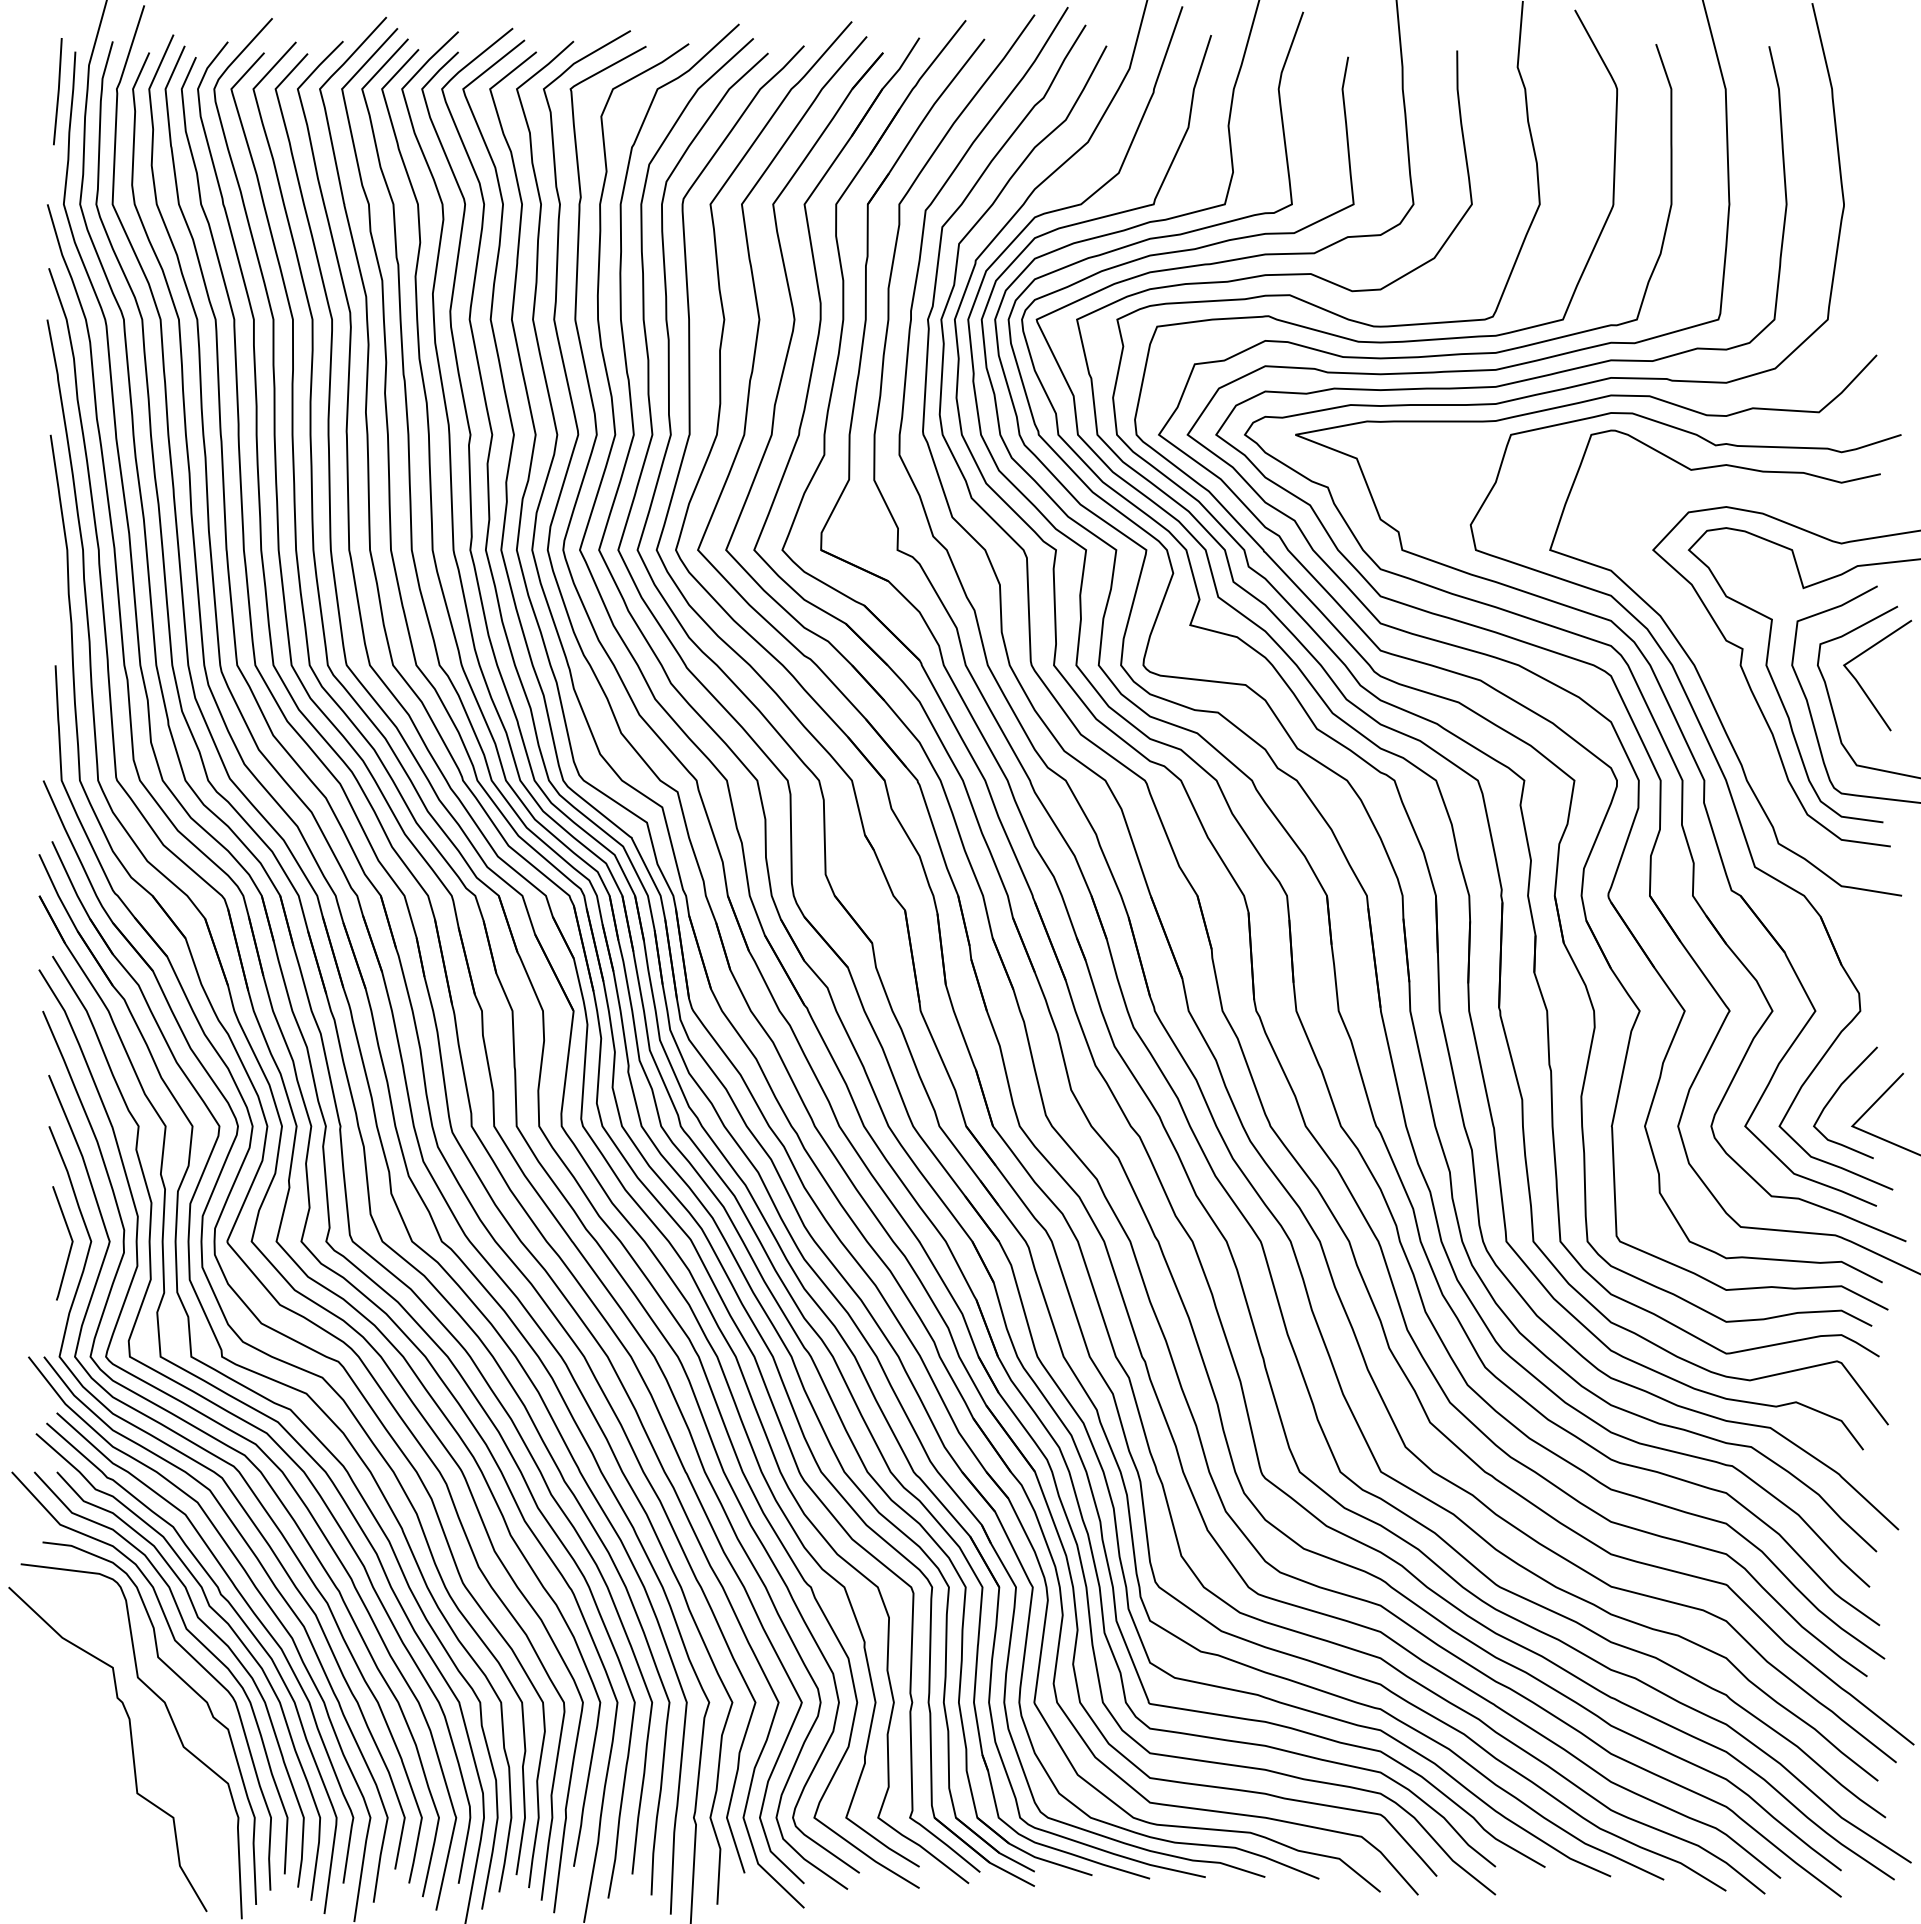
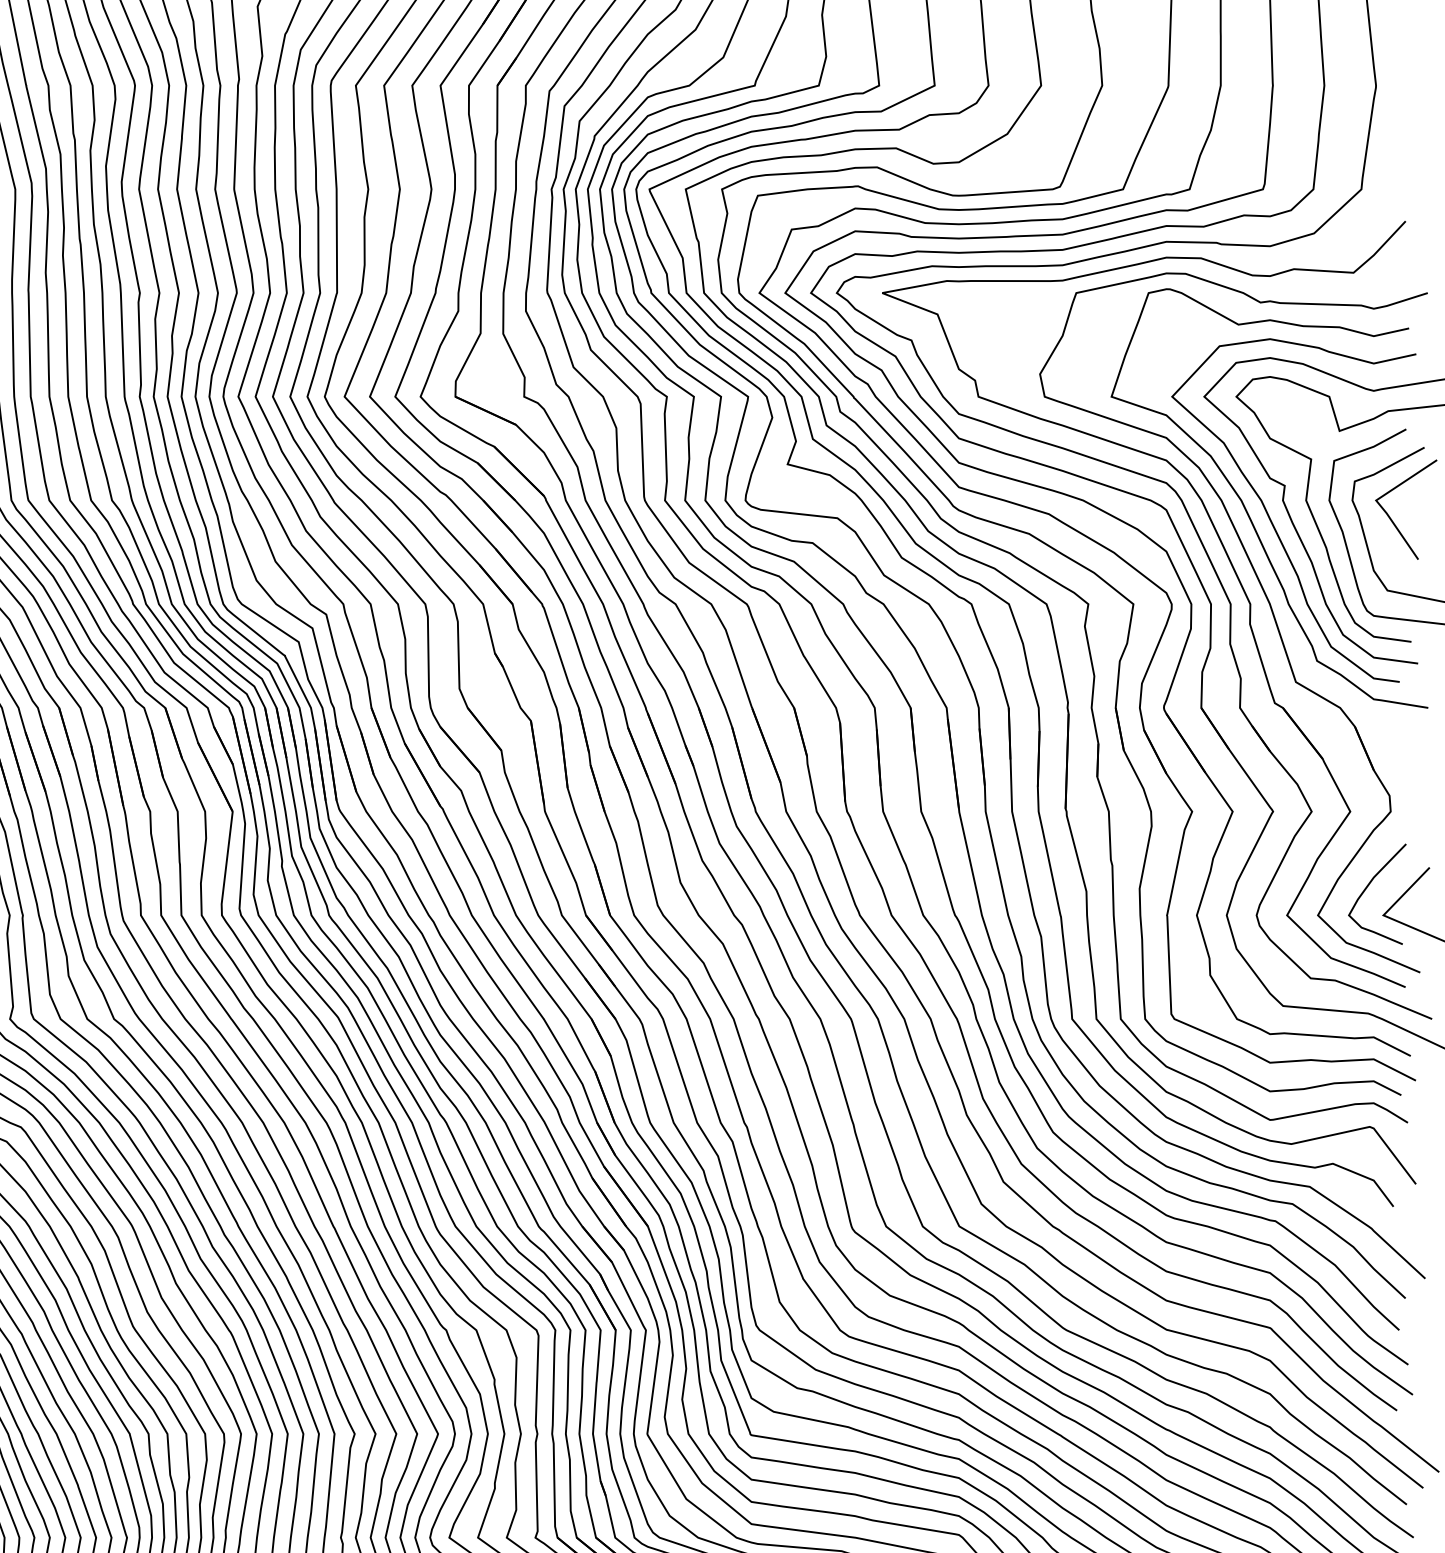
curve: (1728, 688) -> (1272, 521), added

